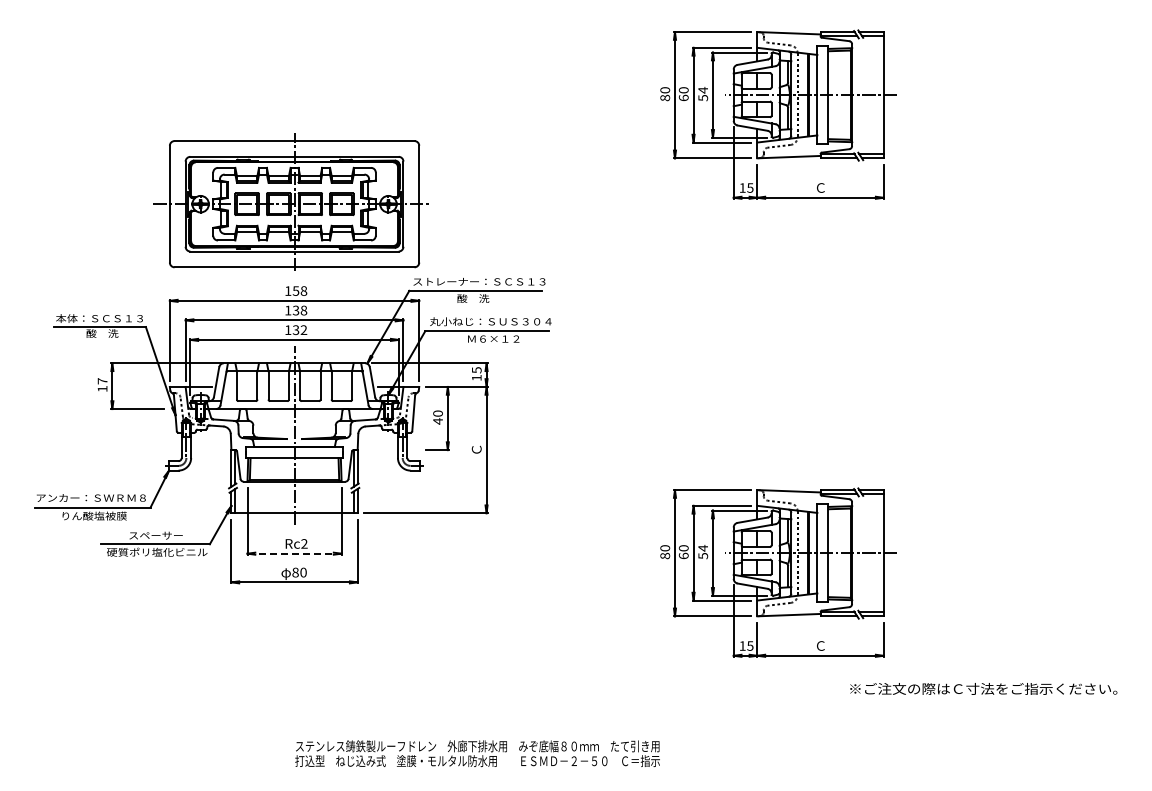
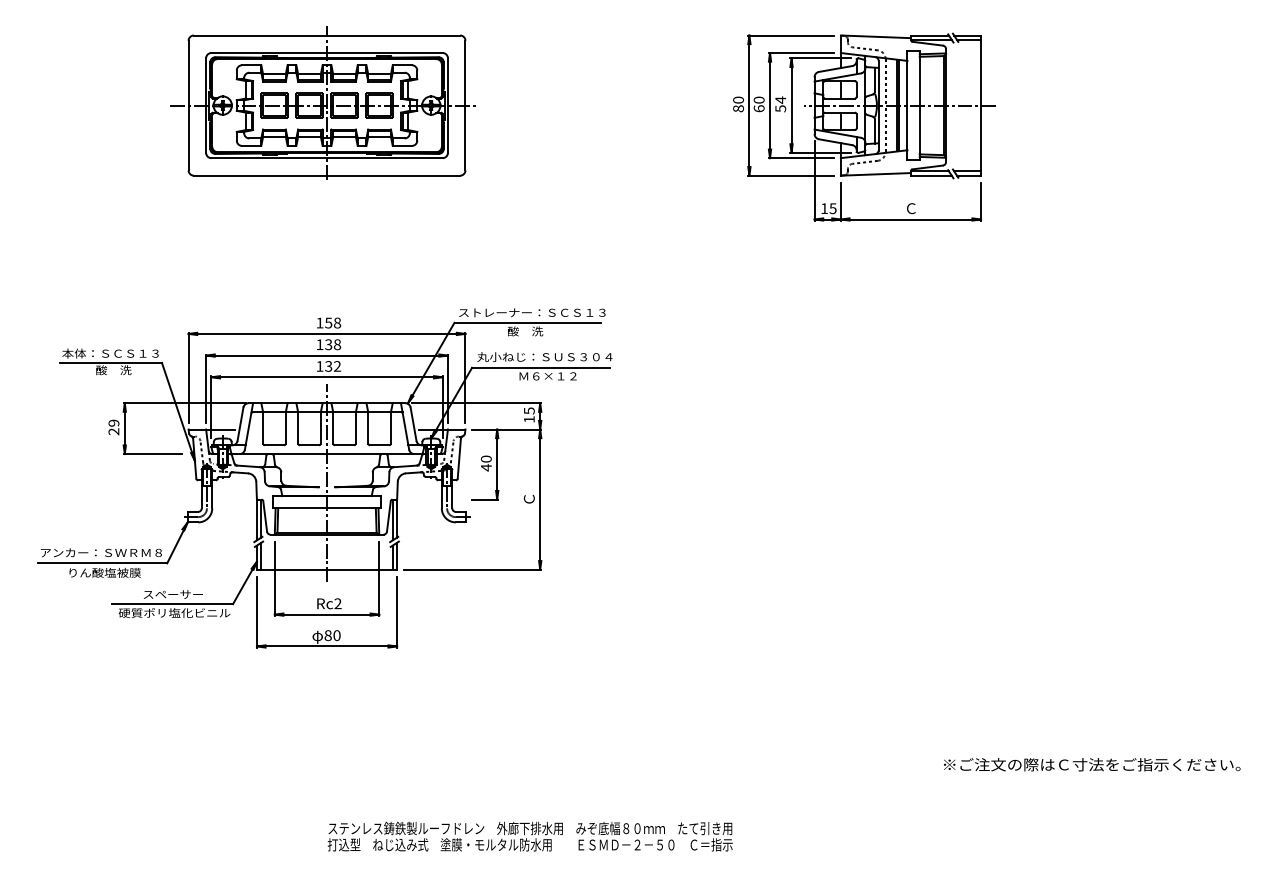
part: (290, 201) -> (322, 102), moved
text: (102, 385) -> (113, 427), 17 -> 29
line: (295, 553) -> (328, 614), dashed -> solid
part: (778, 572) -> (864, 635), removed

